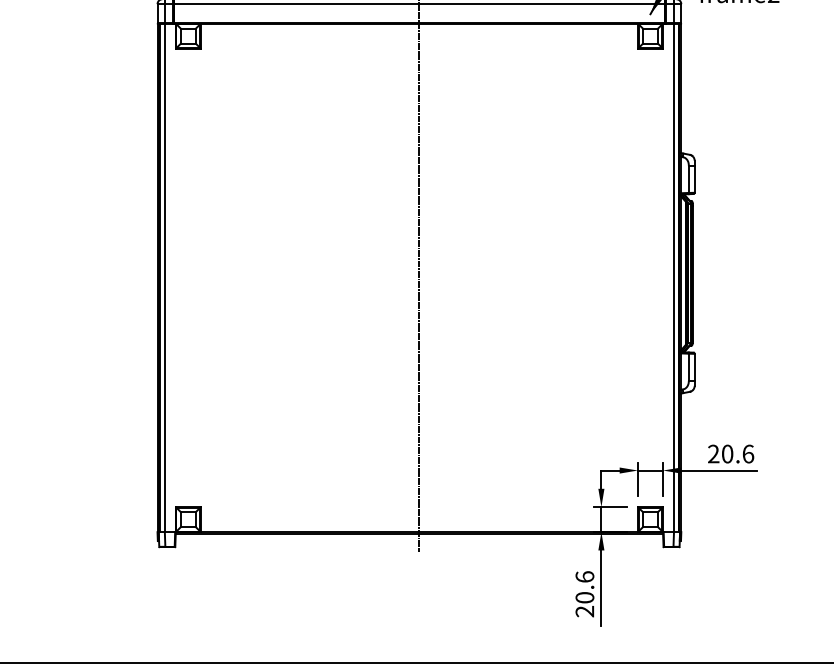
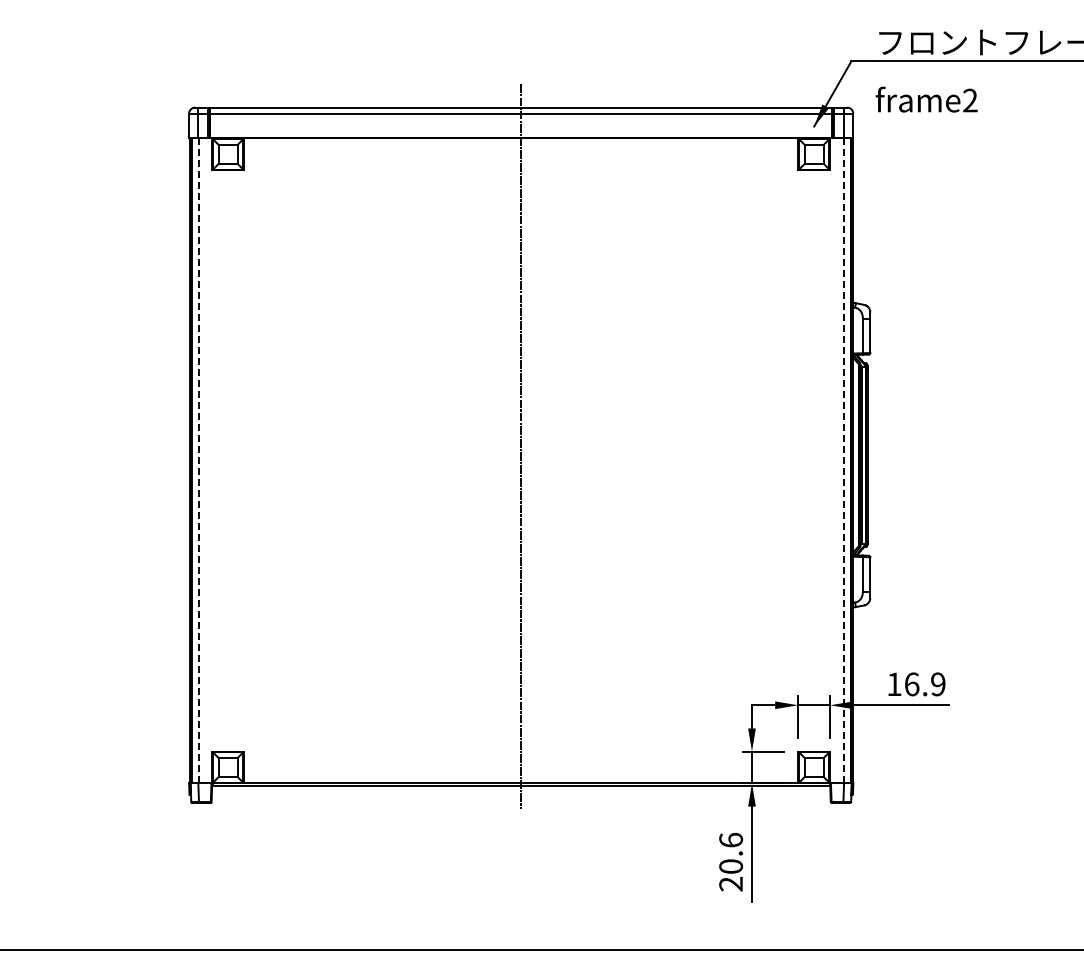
line: (164, 278) -> (198, 461), solid -> dashed
line: (673, 278) -> (843, 461), solid -> dashed
text: (731, 454) -> (916, 684), 20.6 -> 16.9

